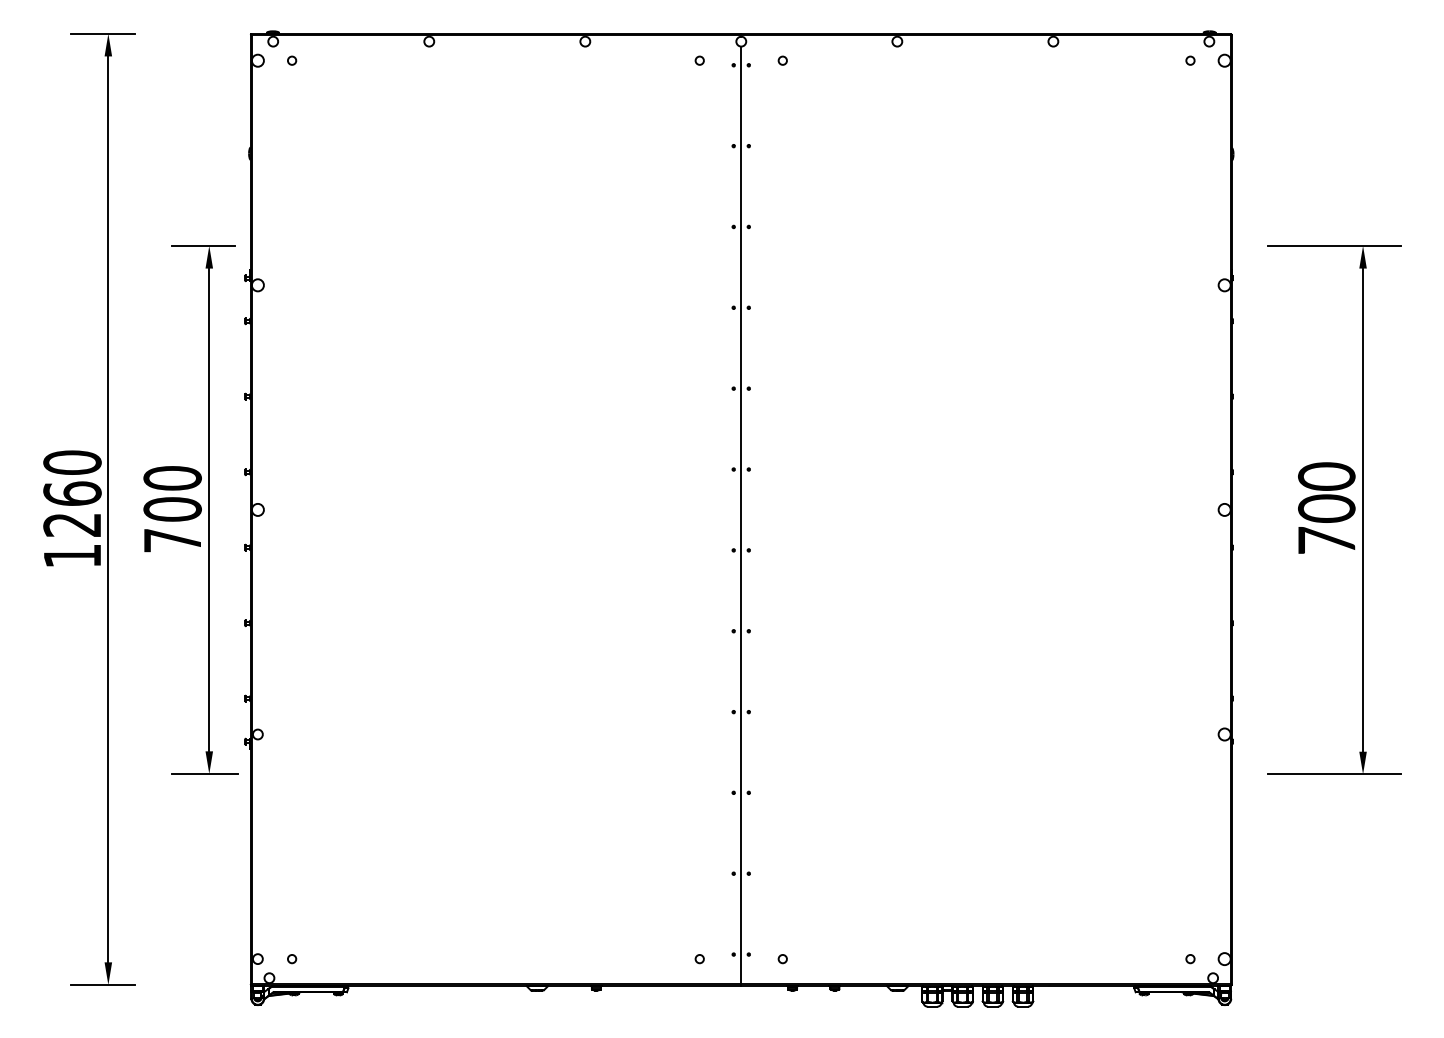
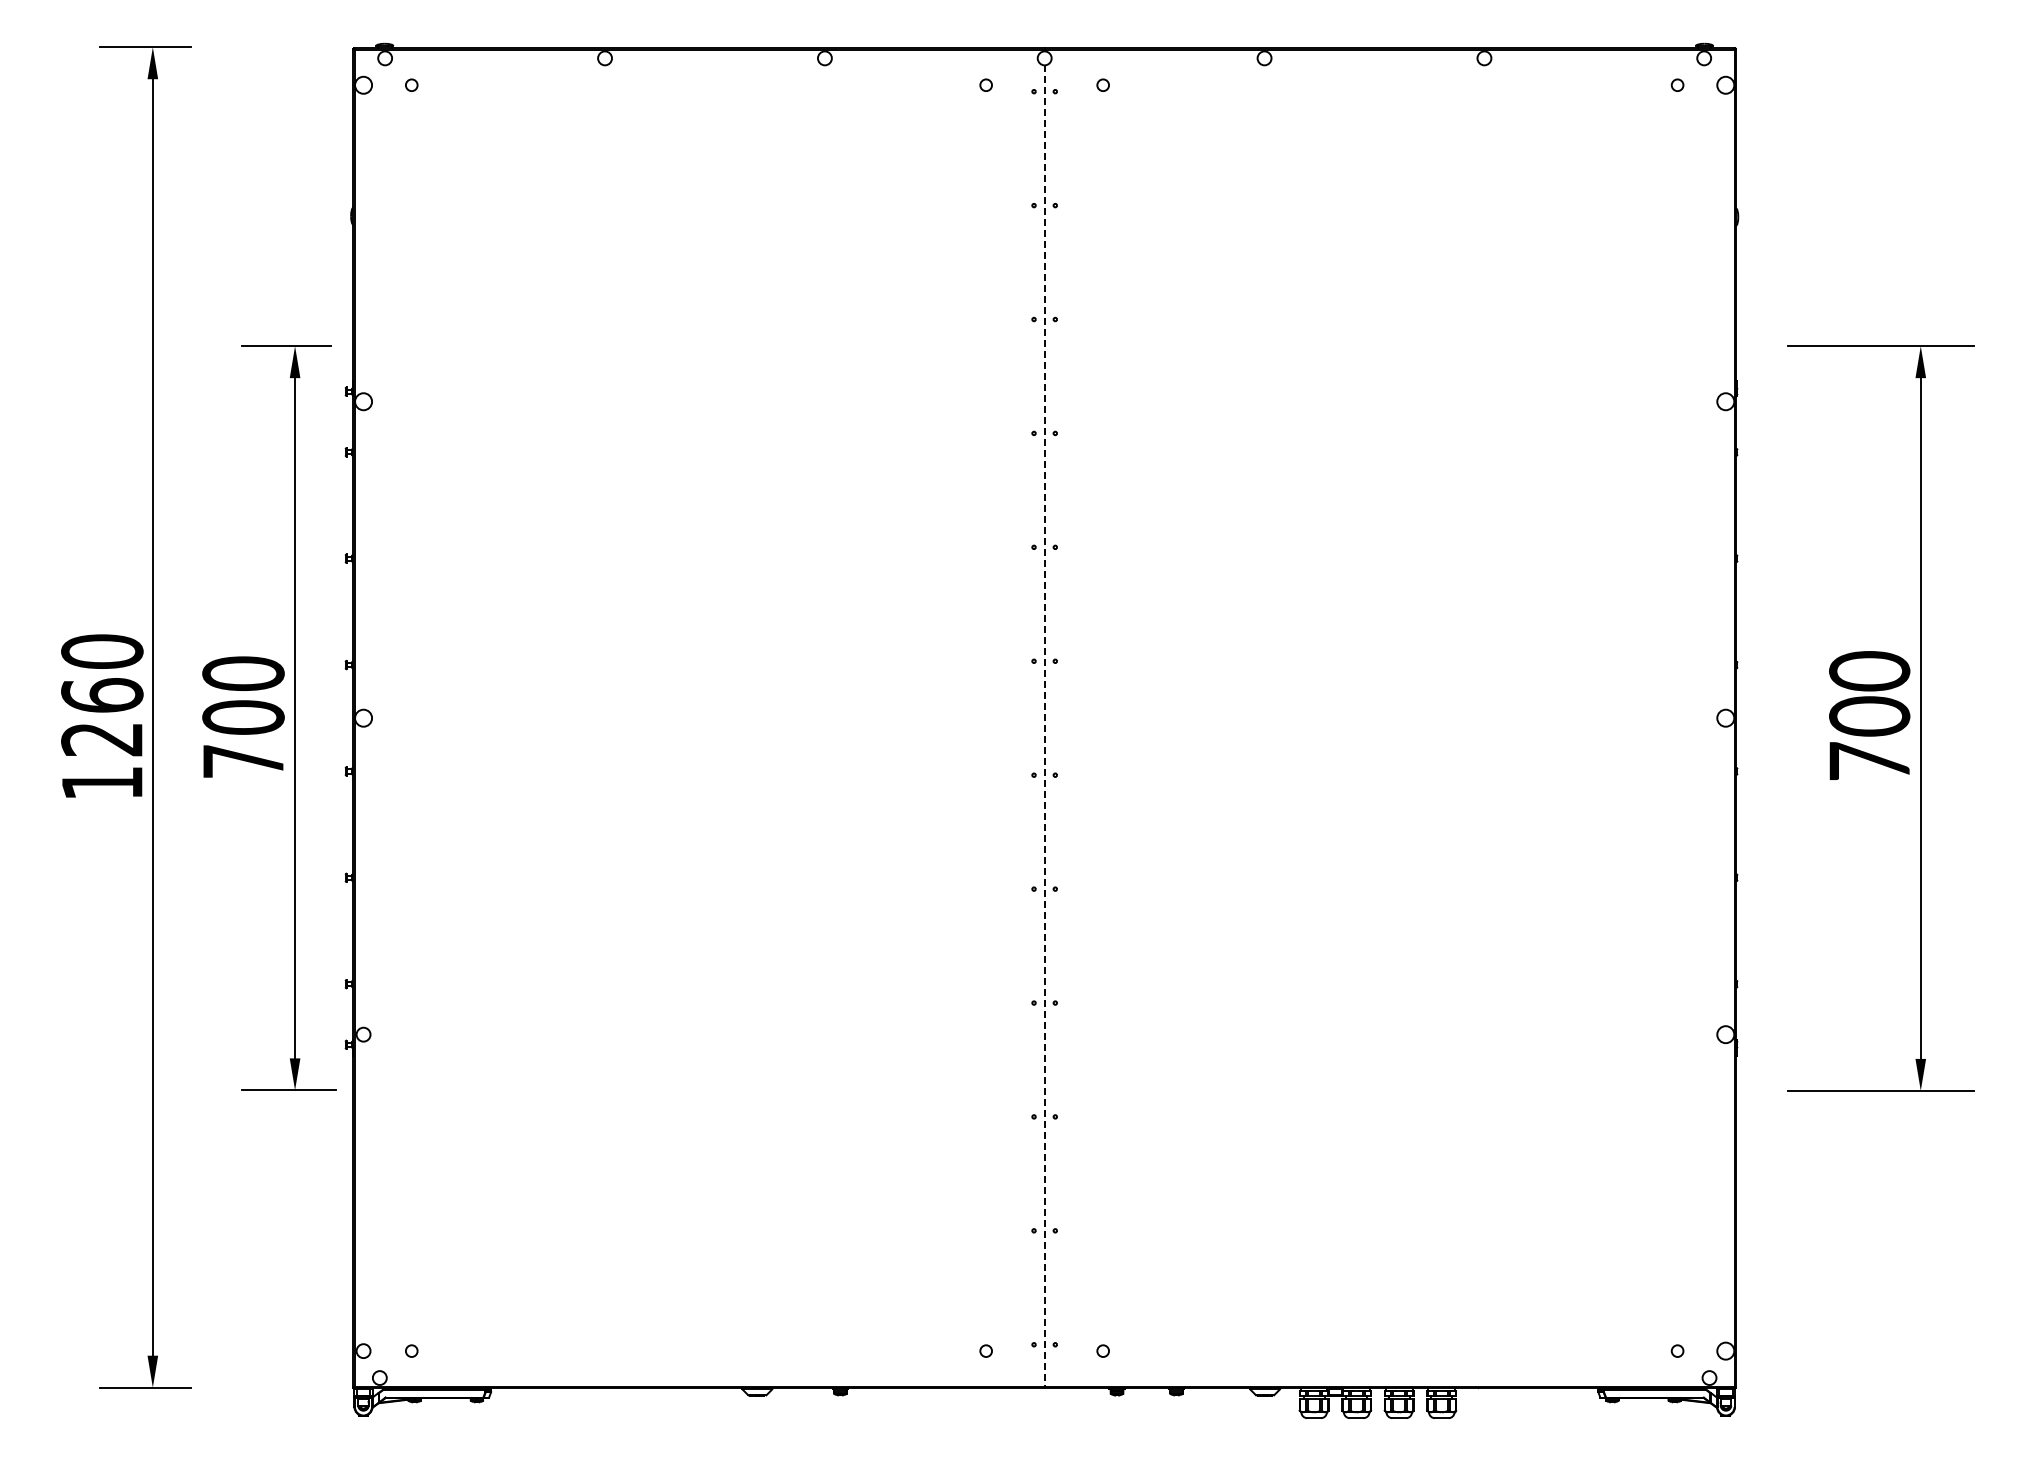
line: (741, 515) -> (1044, 726), solid -> dashed

